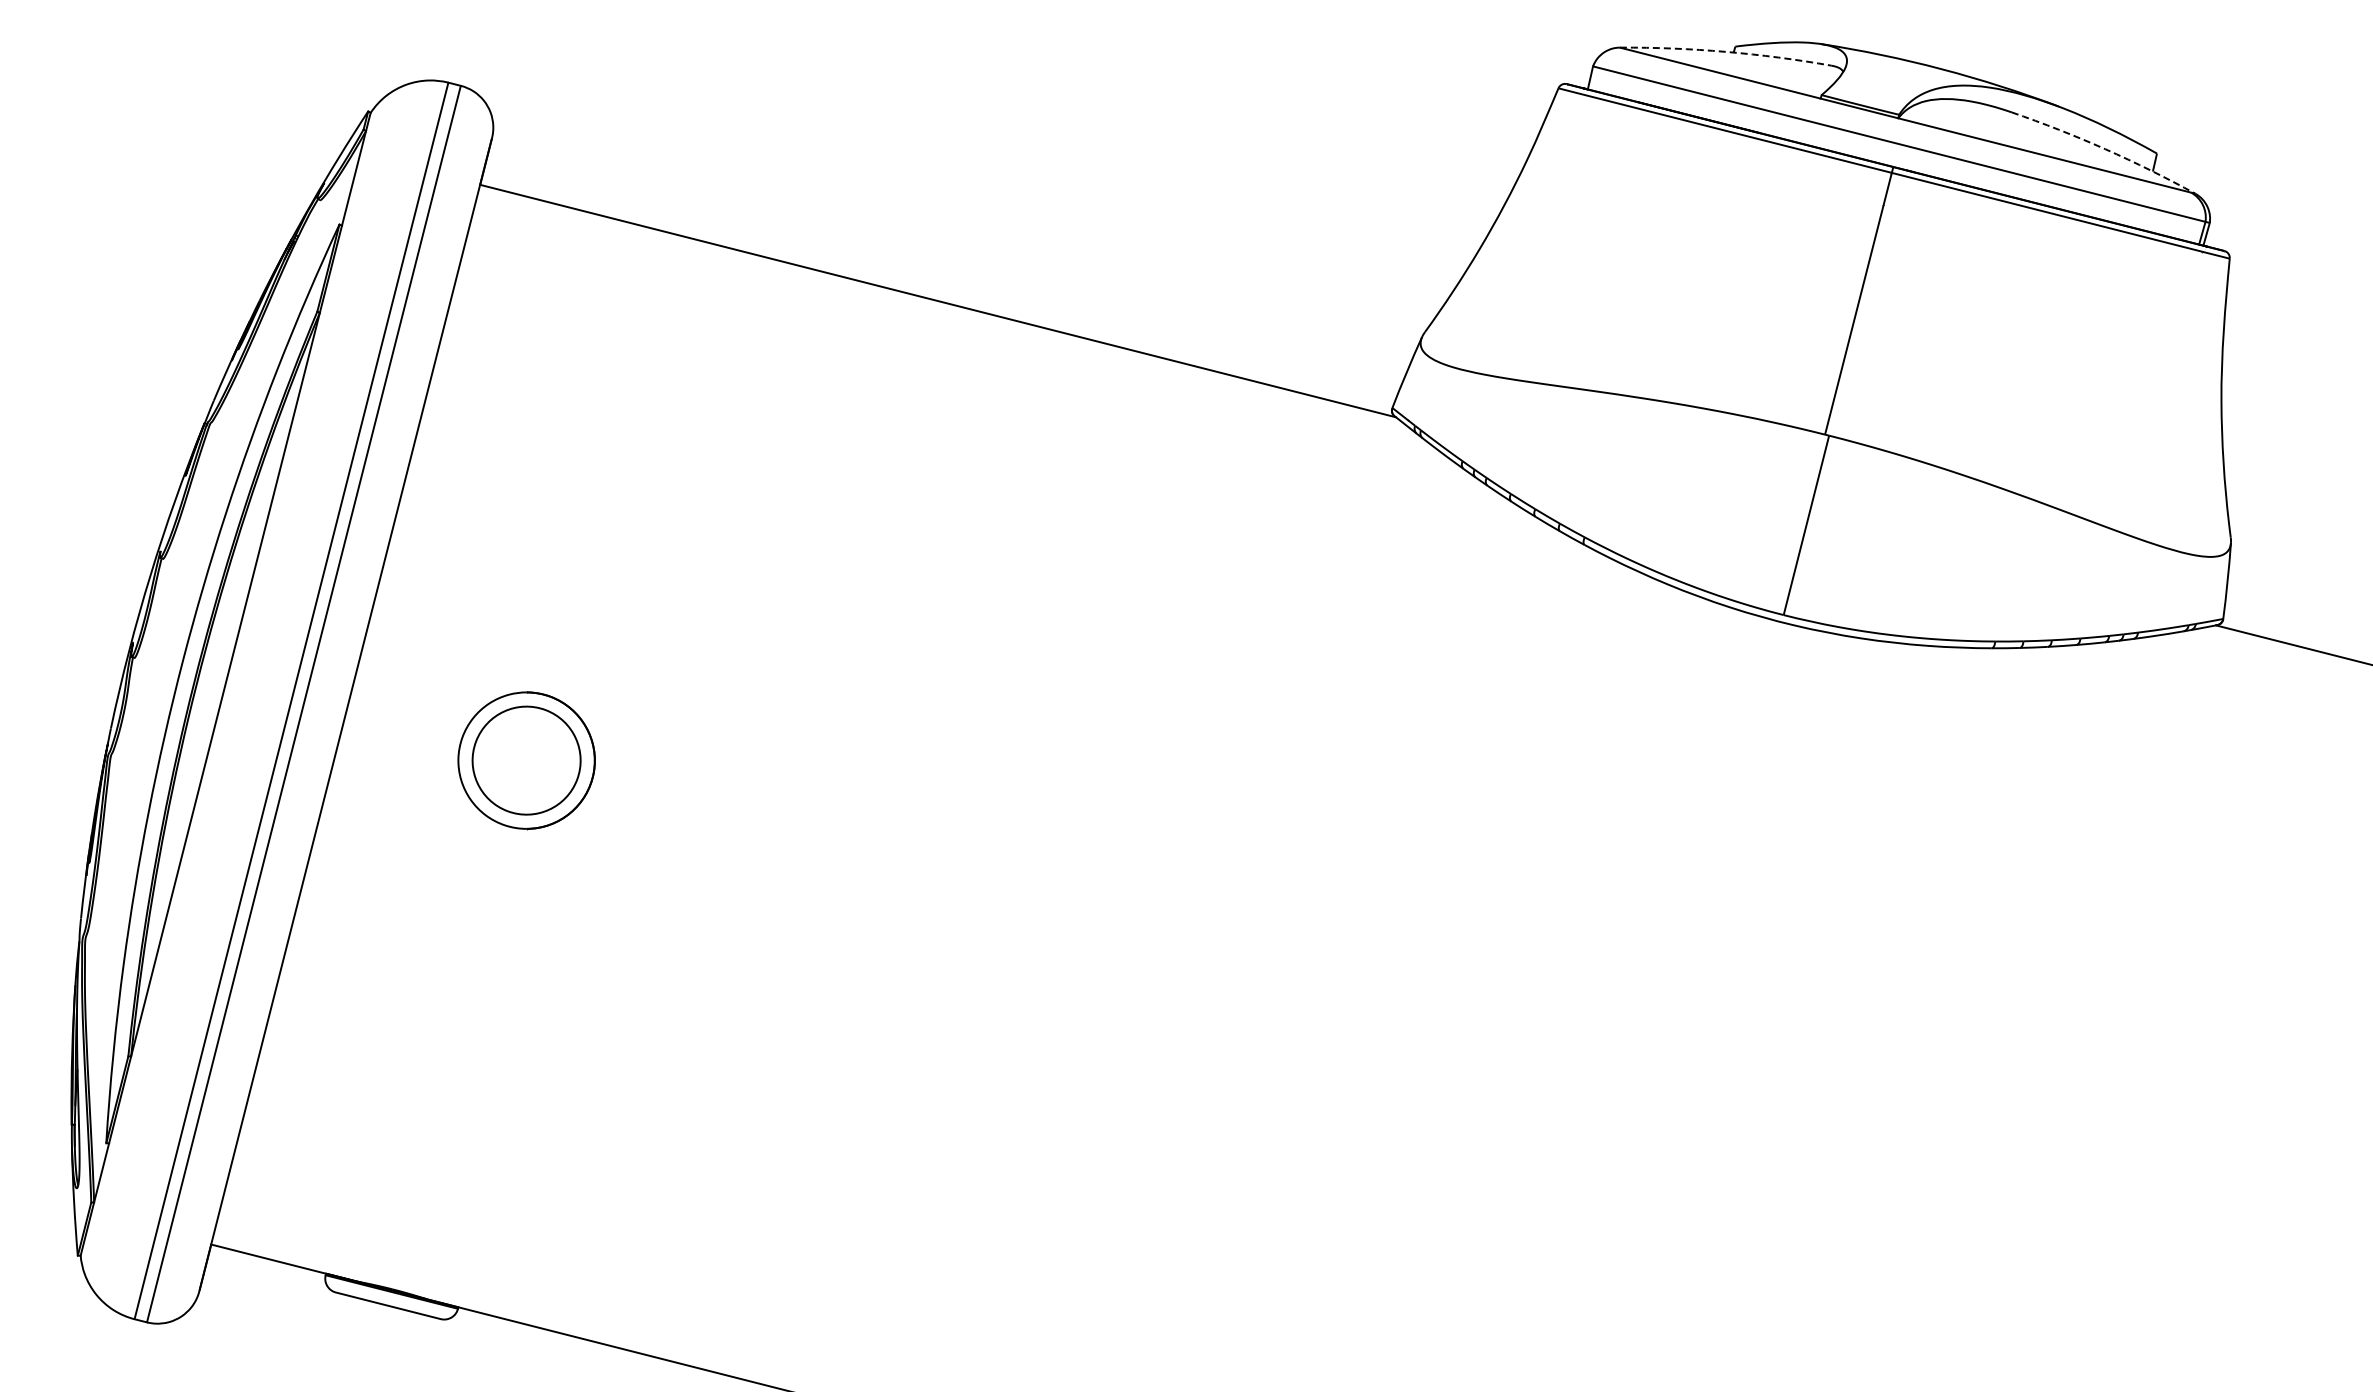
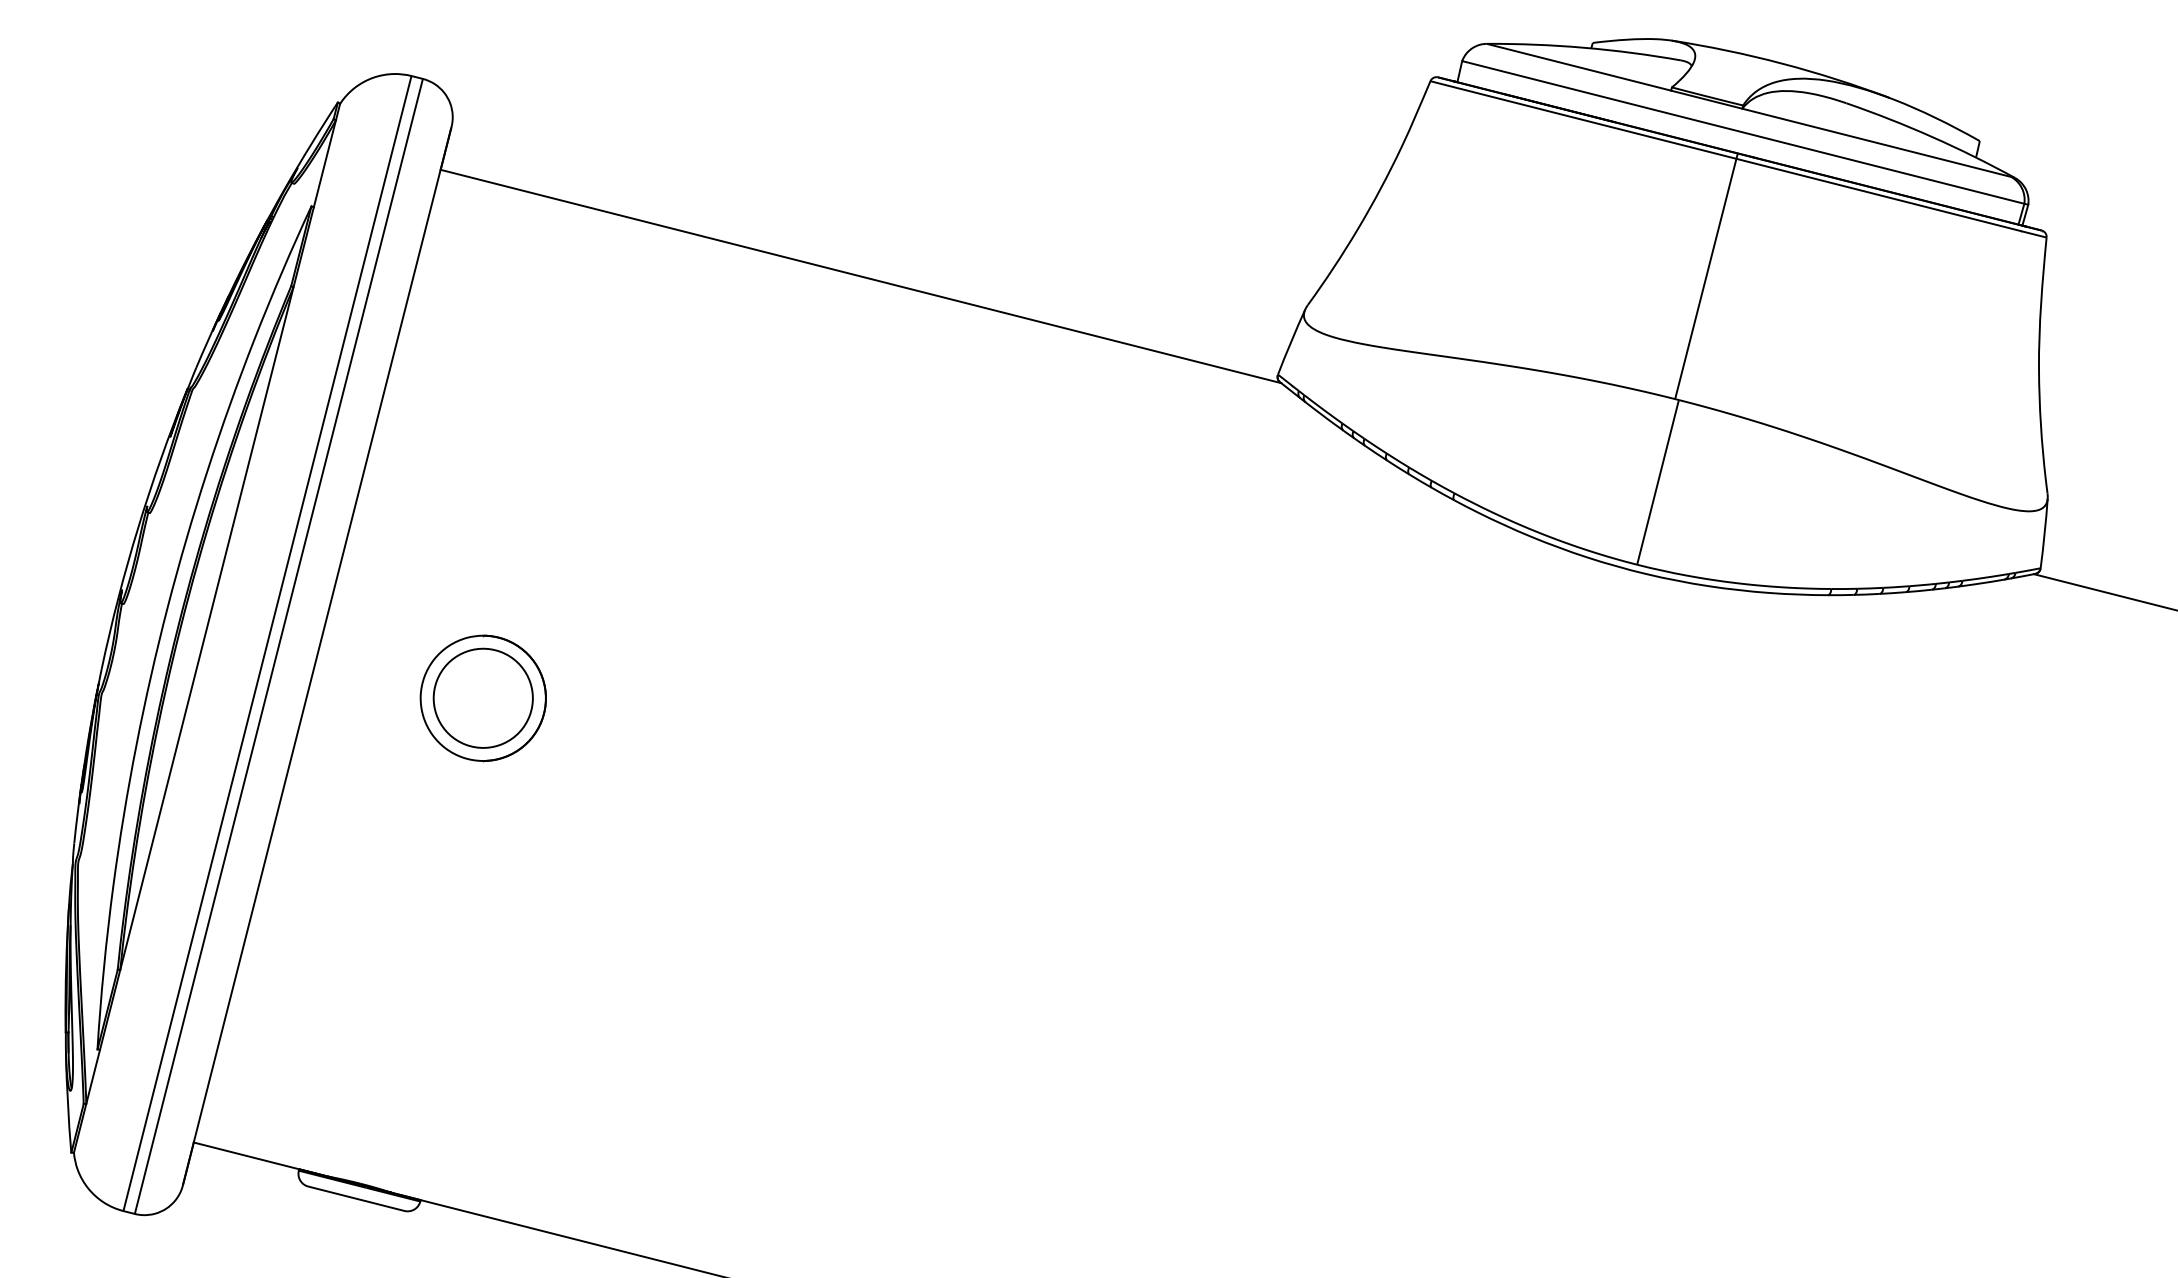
arc: (1725, 51) -> (1583, 47), dashed -> solid
arc: (2105, 149) -> (1932, 137), dashed -> solid

